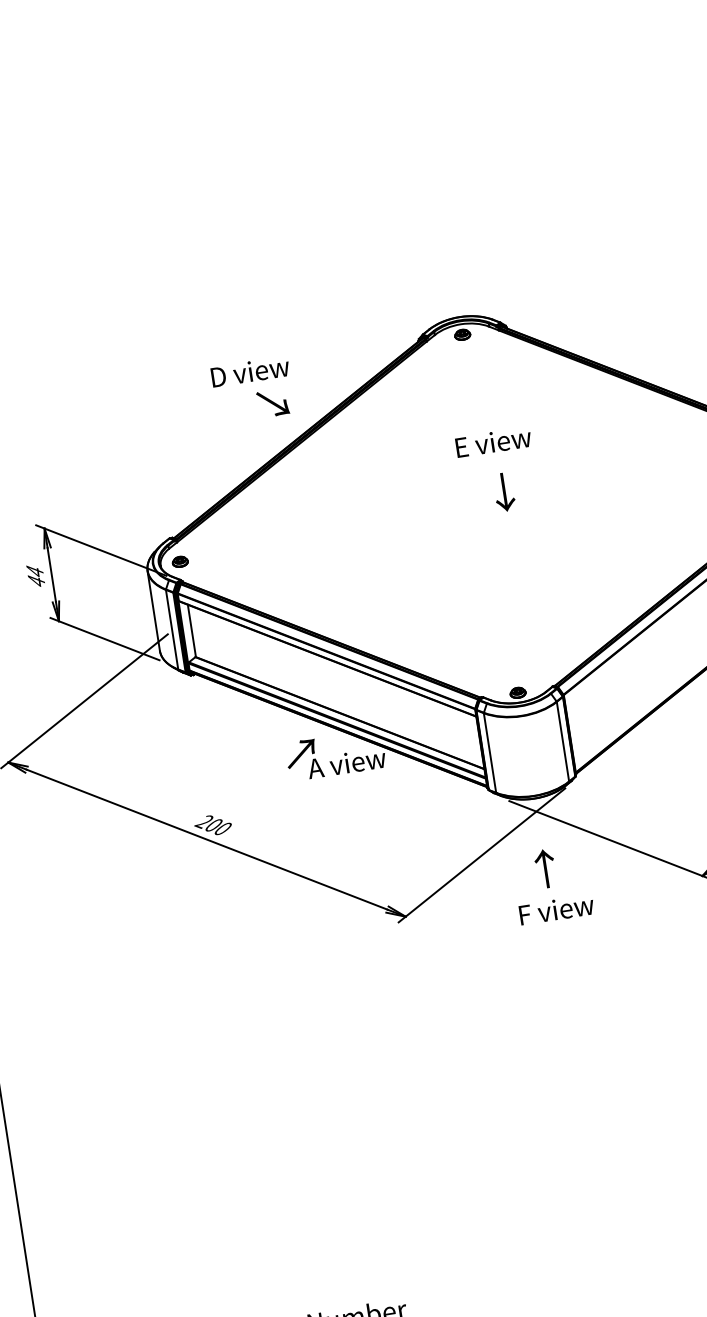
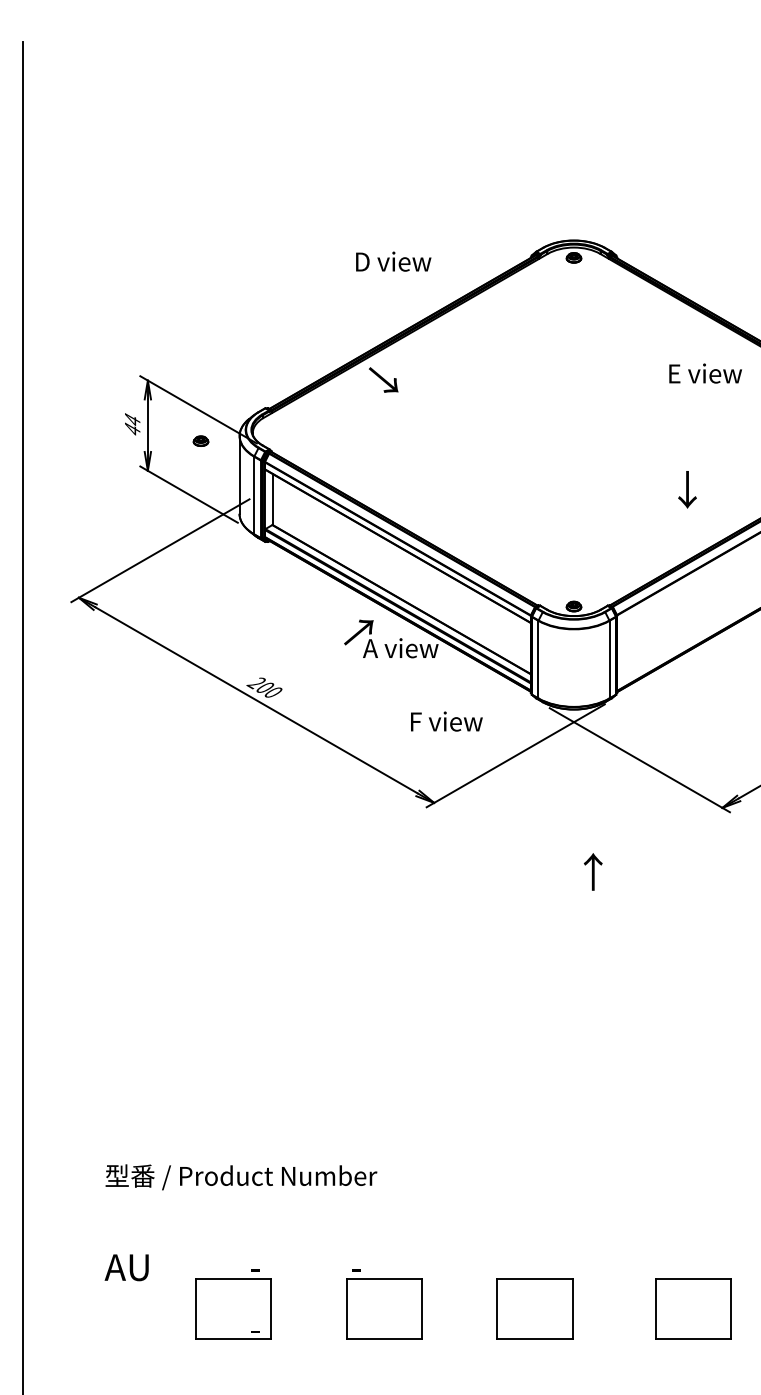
text: (250, 371) -> (393, 261), moved
text: (272, 402) -> (383, 379), moved
text: (493, 442) -> (705, 373), moved
text: (504, 492) -> (687, 489), moved
part: (179, 561) -> (200, 440), moved
text: (545, 868) -> (593, 871), moved
text: (556, 909) -> (446, 721), moved

